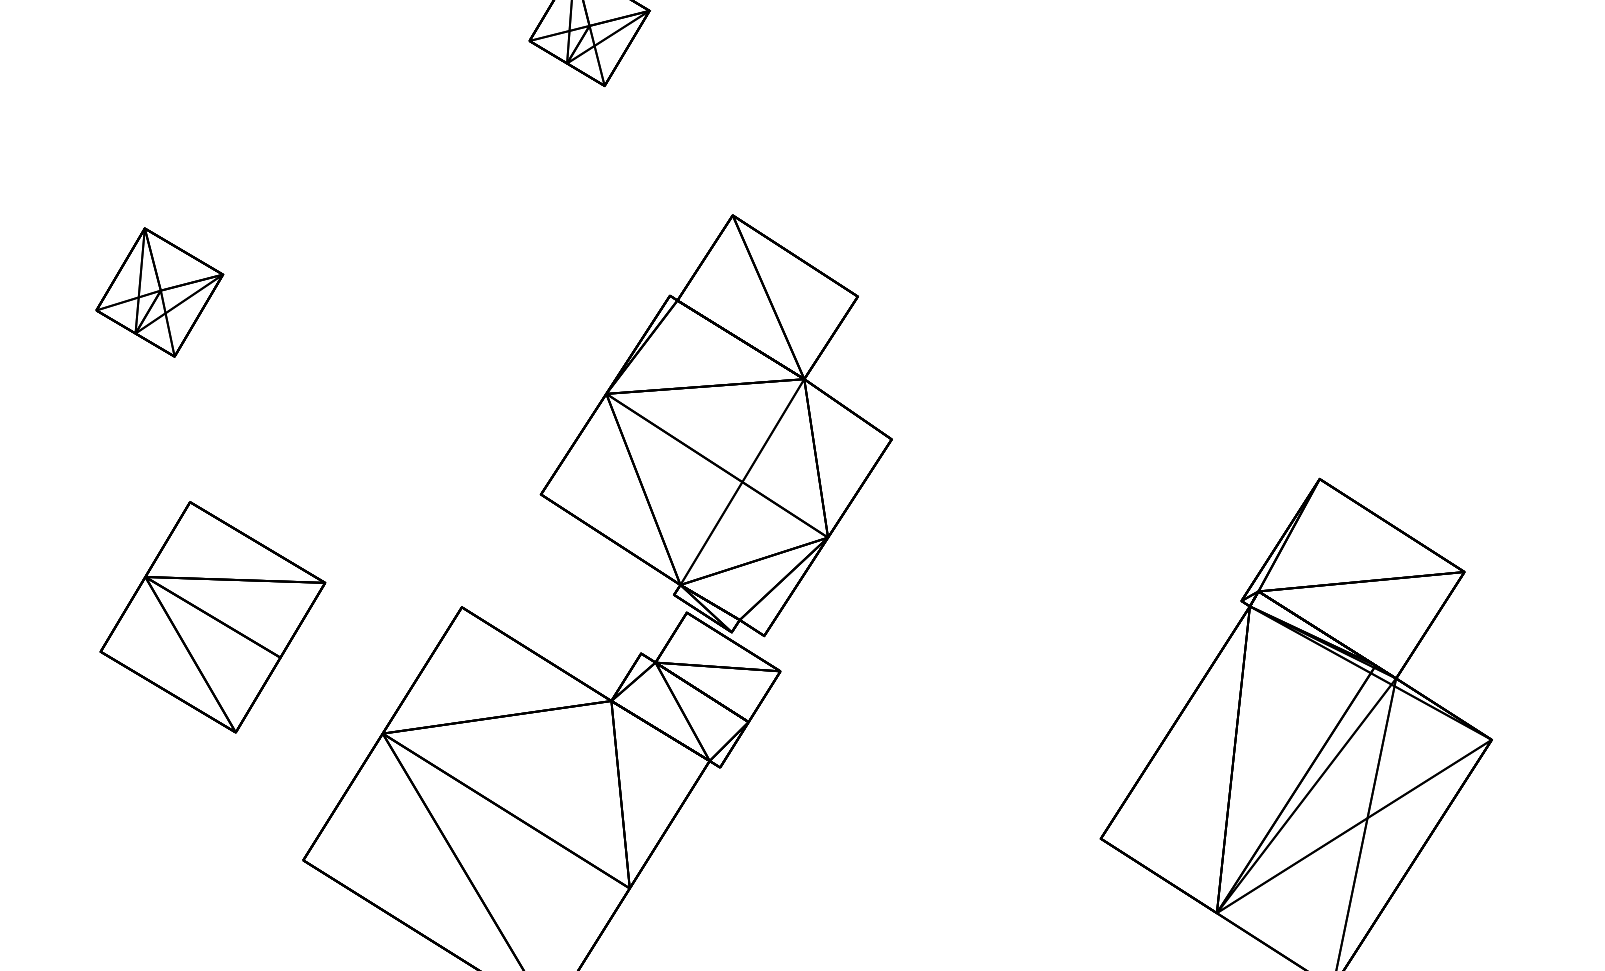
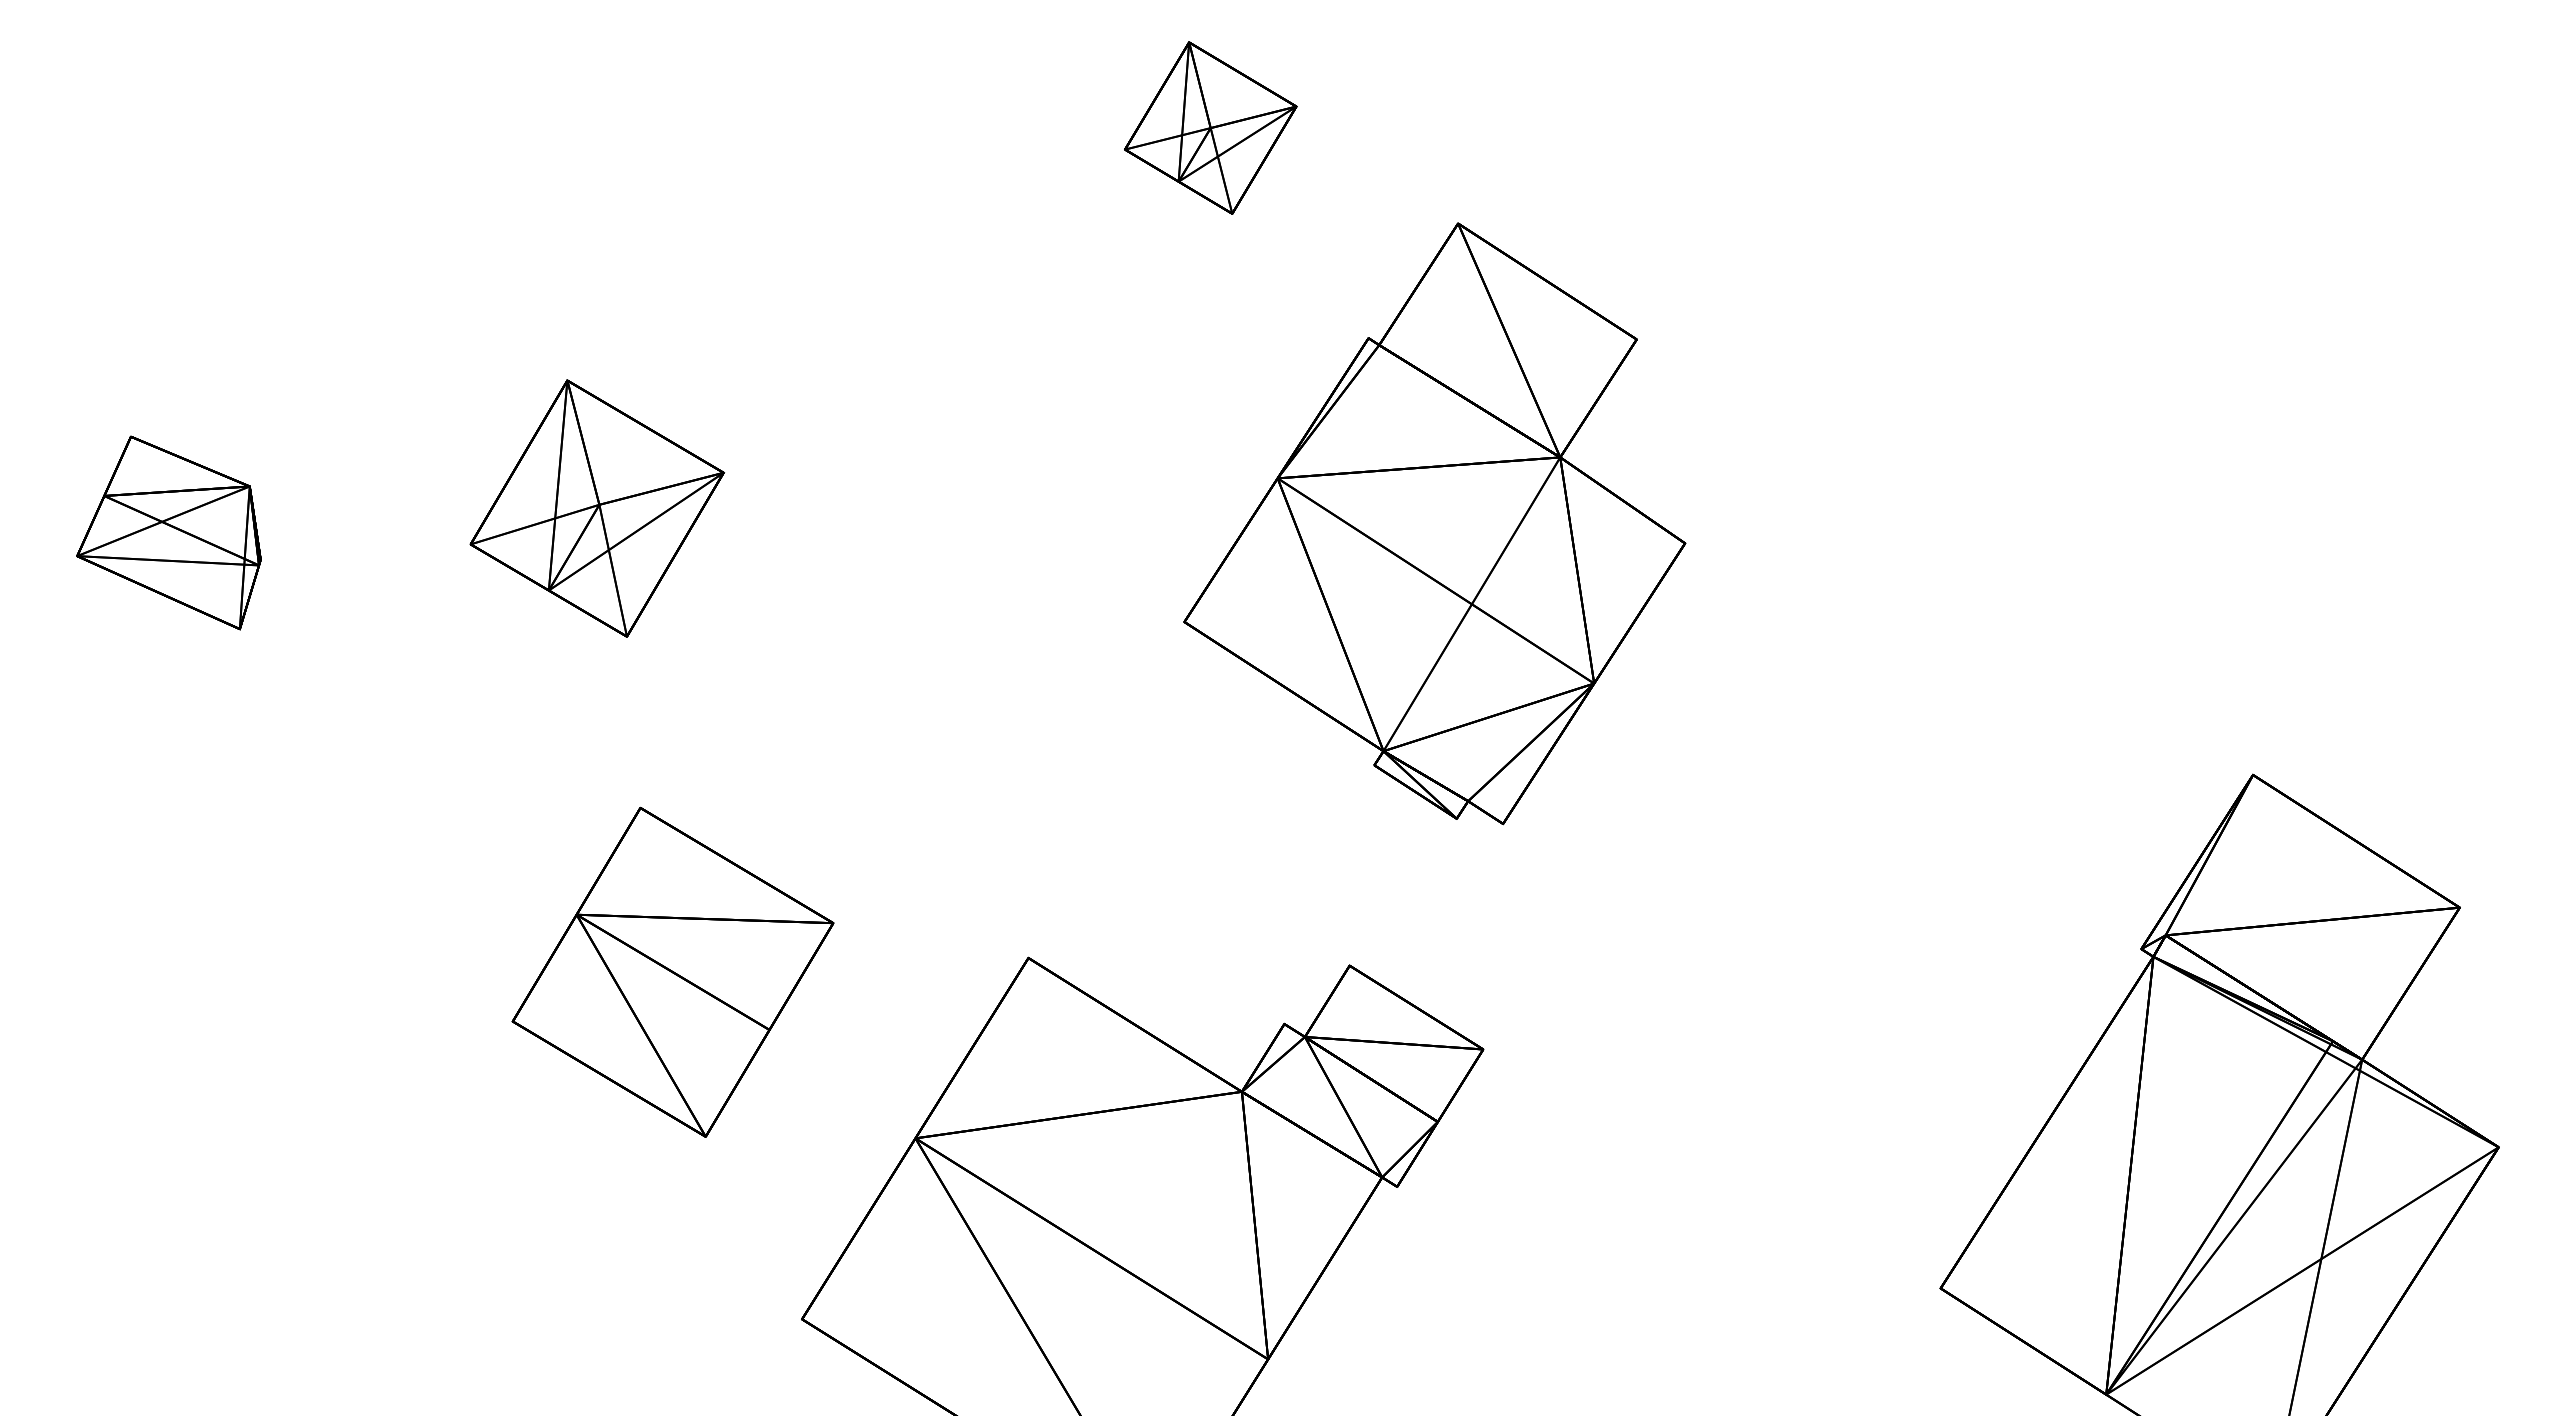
part: (159, 292) -> (596, 508), size x1.4
part: (716, 425) -> (1434, 523), moved

